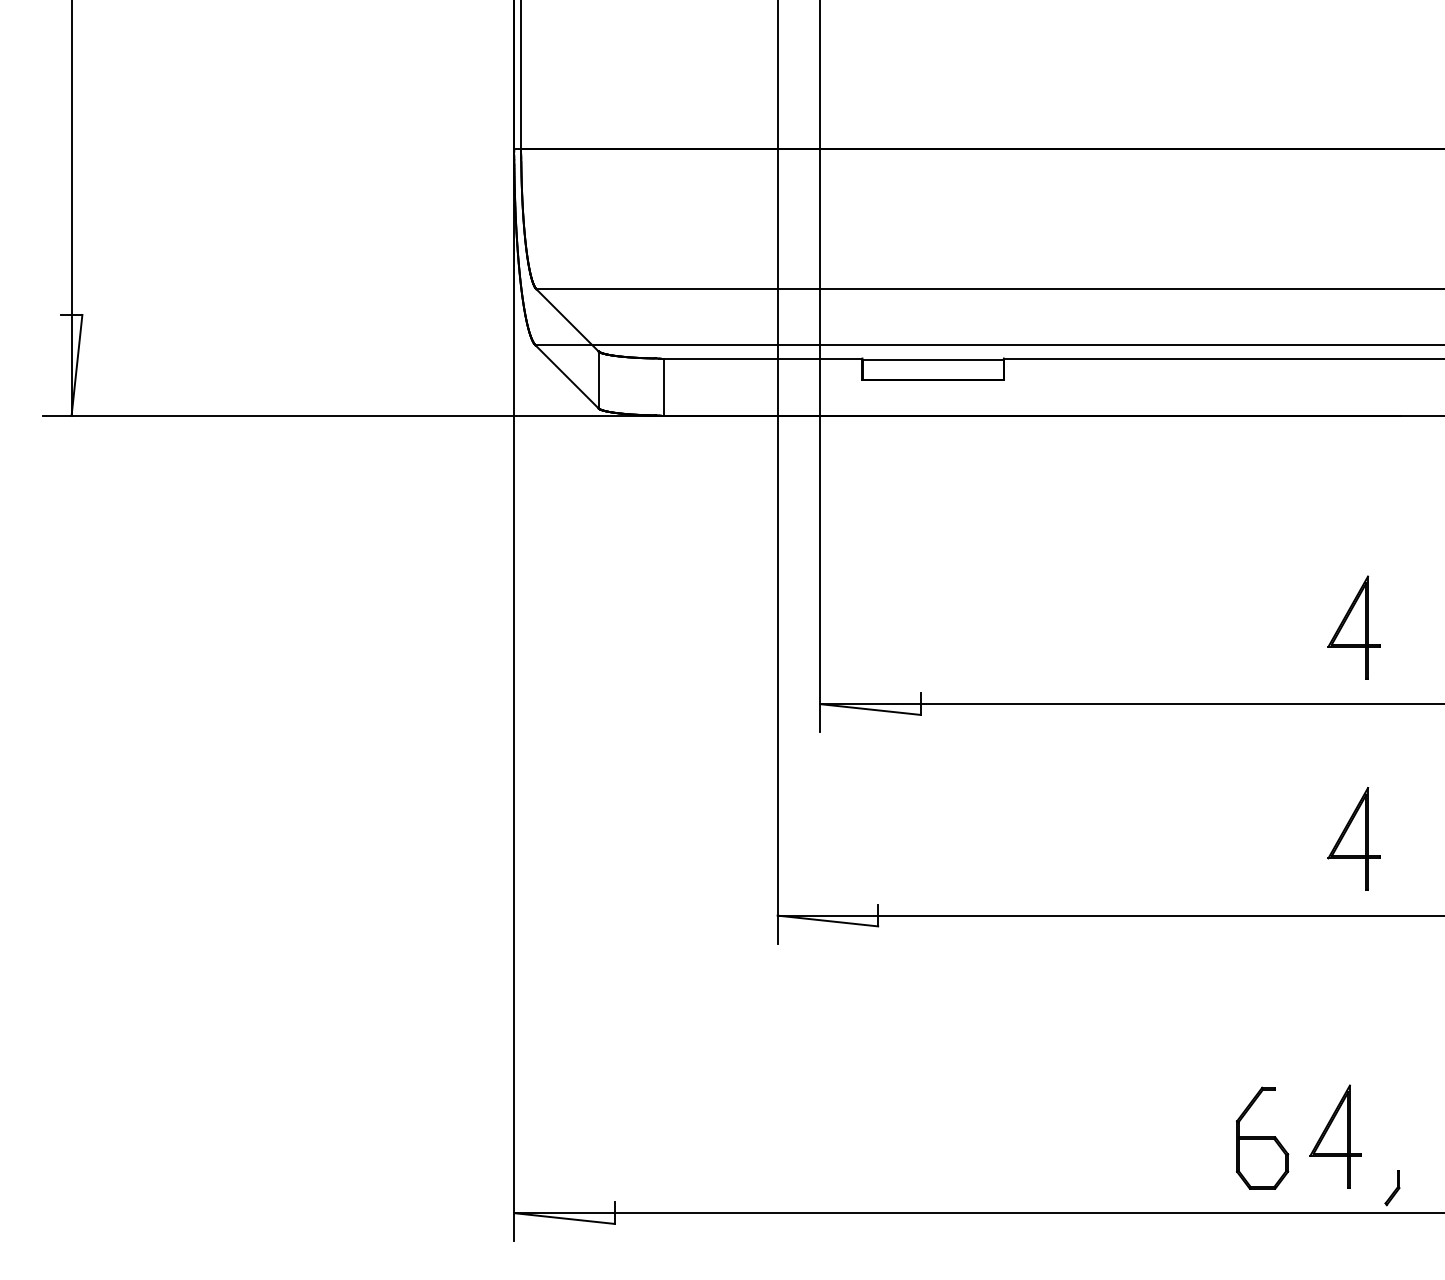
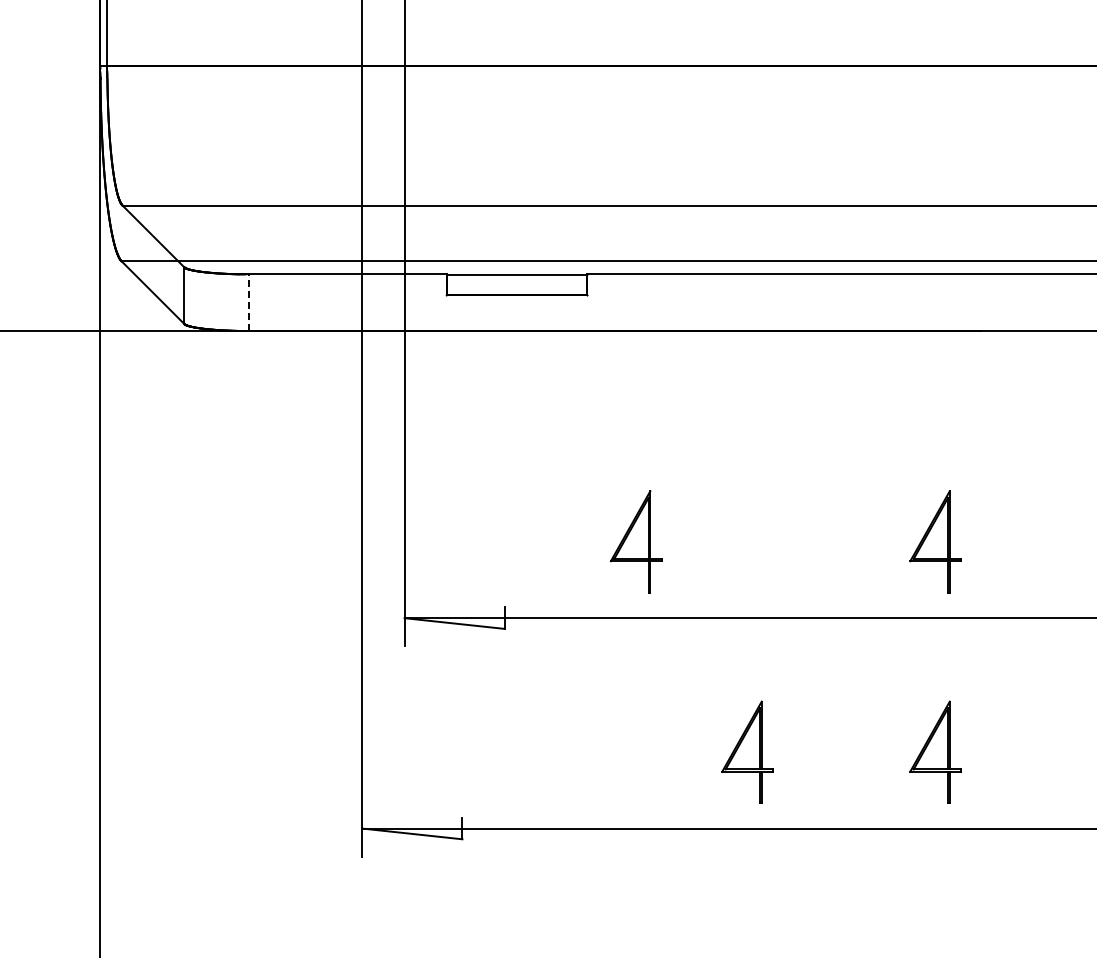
line: (663, 386) -> (248, 302), solid -> dashed
part: (1052, 627) -> (635, 541), added
part: (1164, 838) -> (747, 751), added

